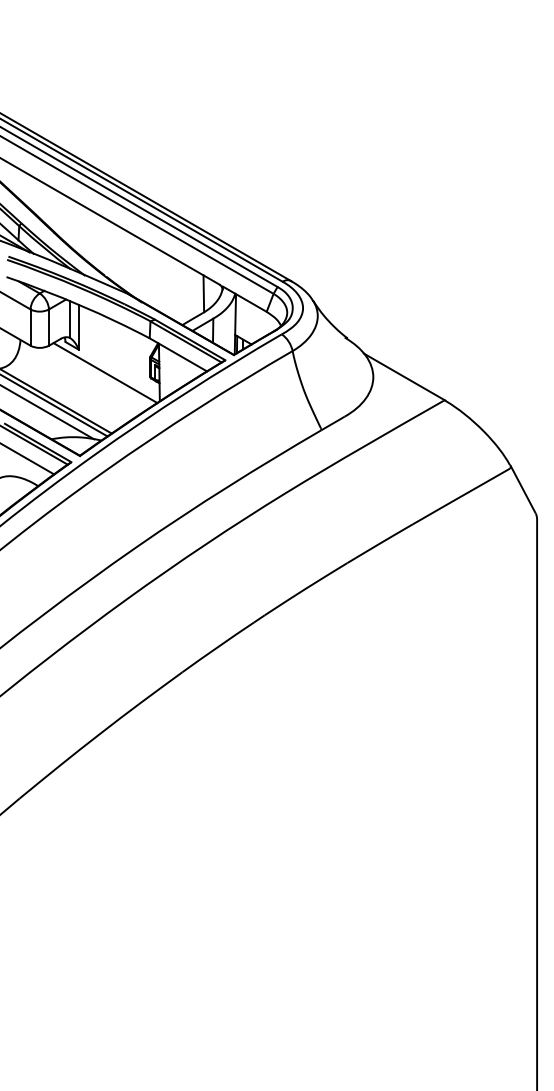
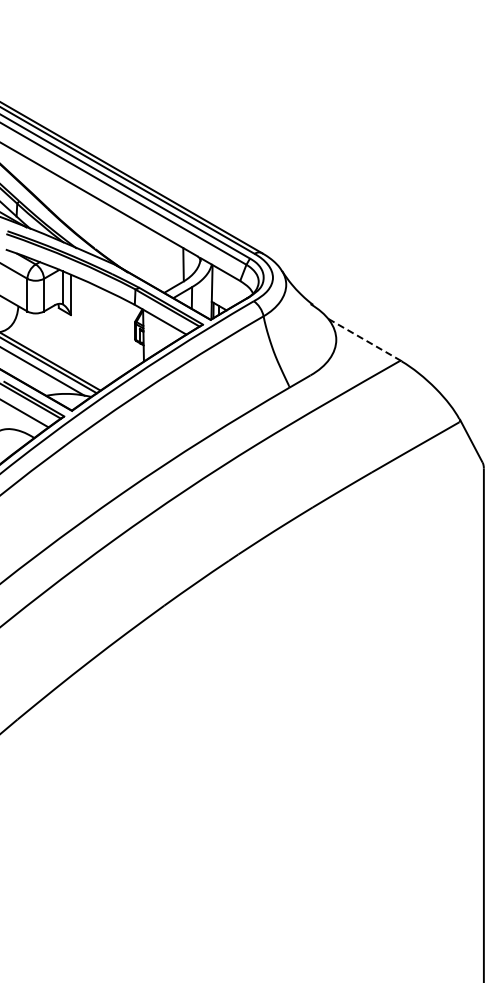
line: (104, 373) -> (94, 336), removed
line: (404, 376) -> (364, 339), solid -> dashed

